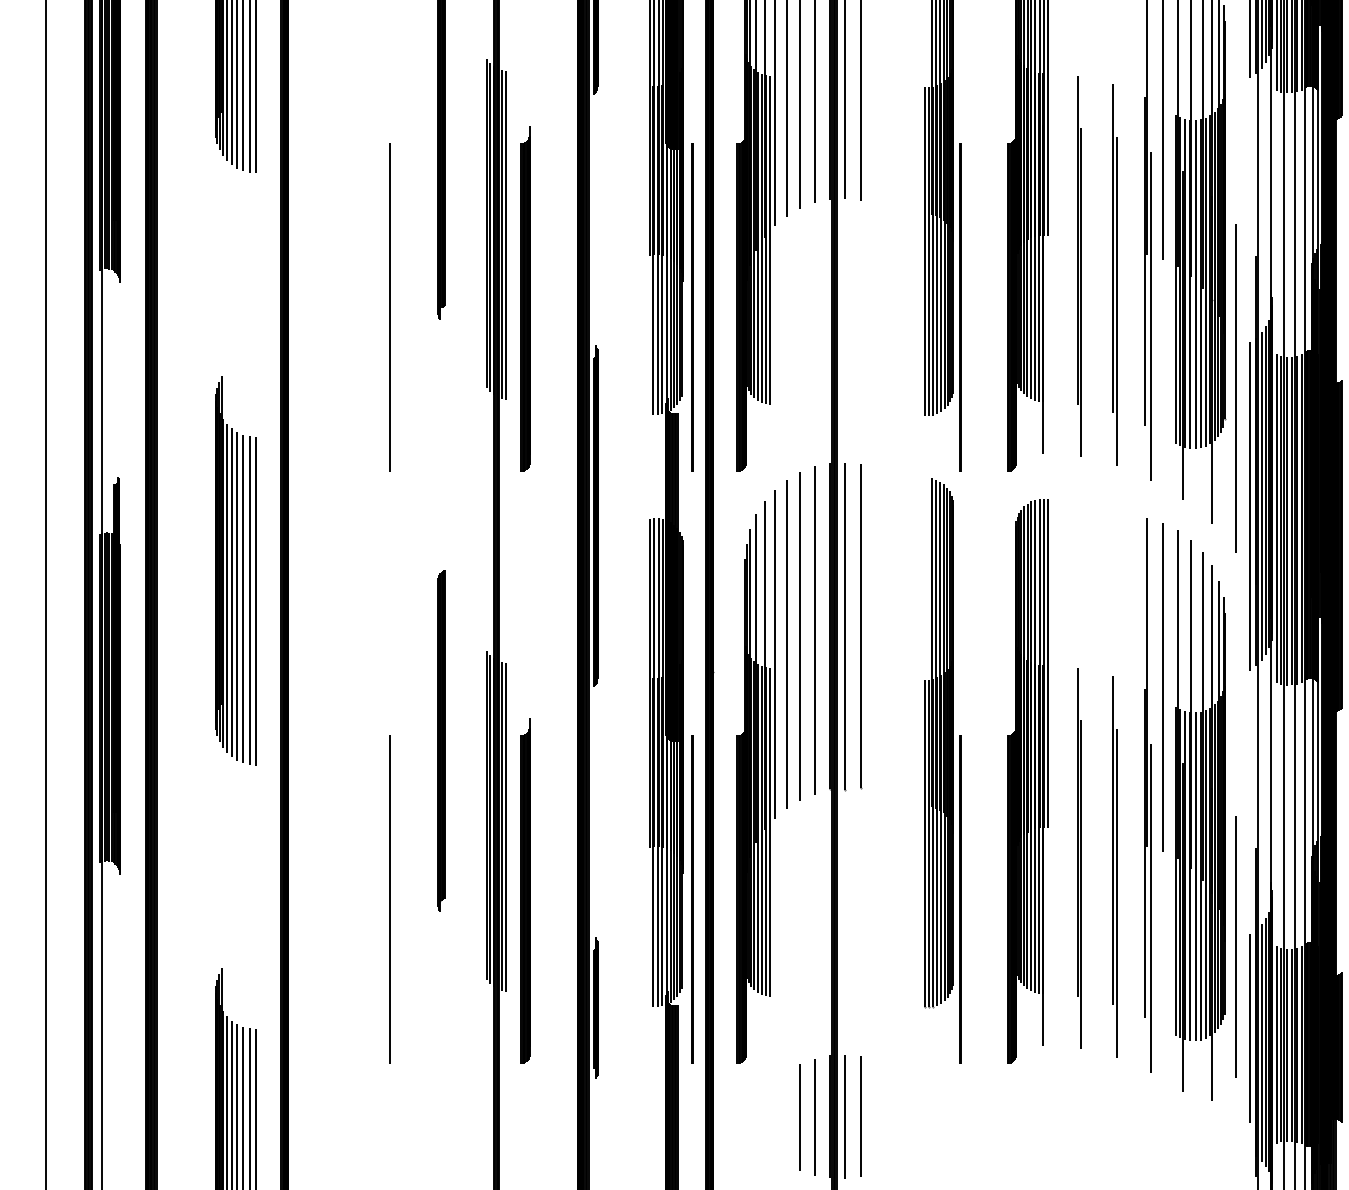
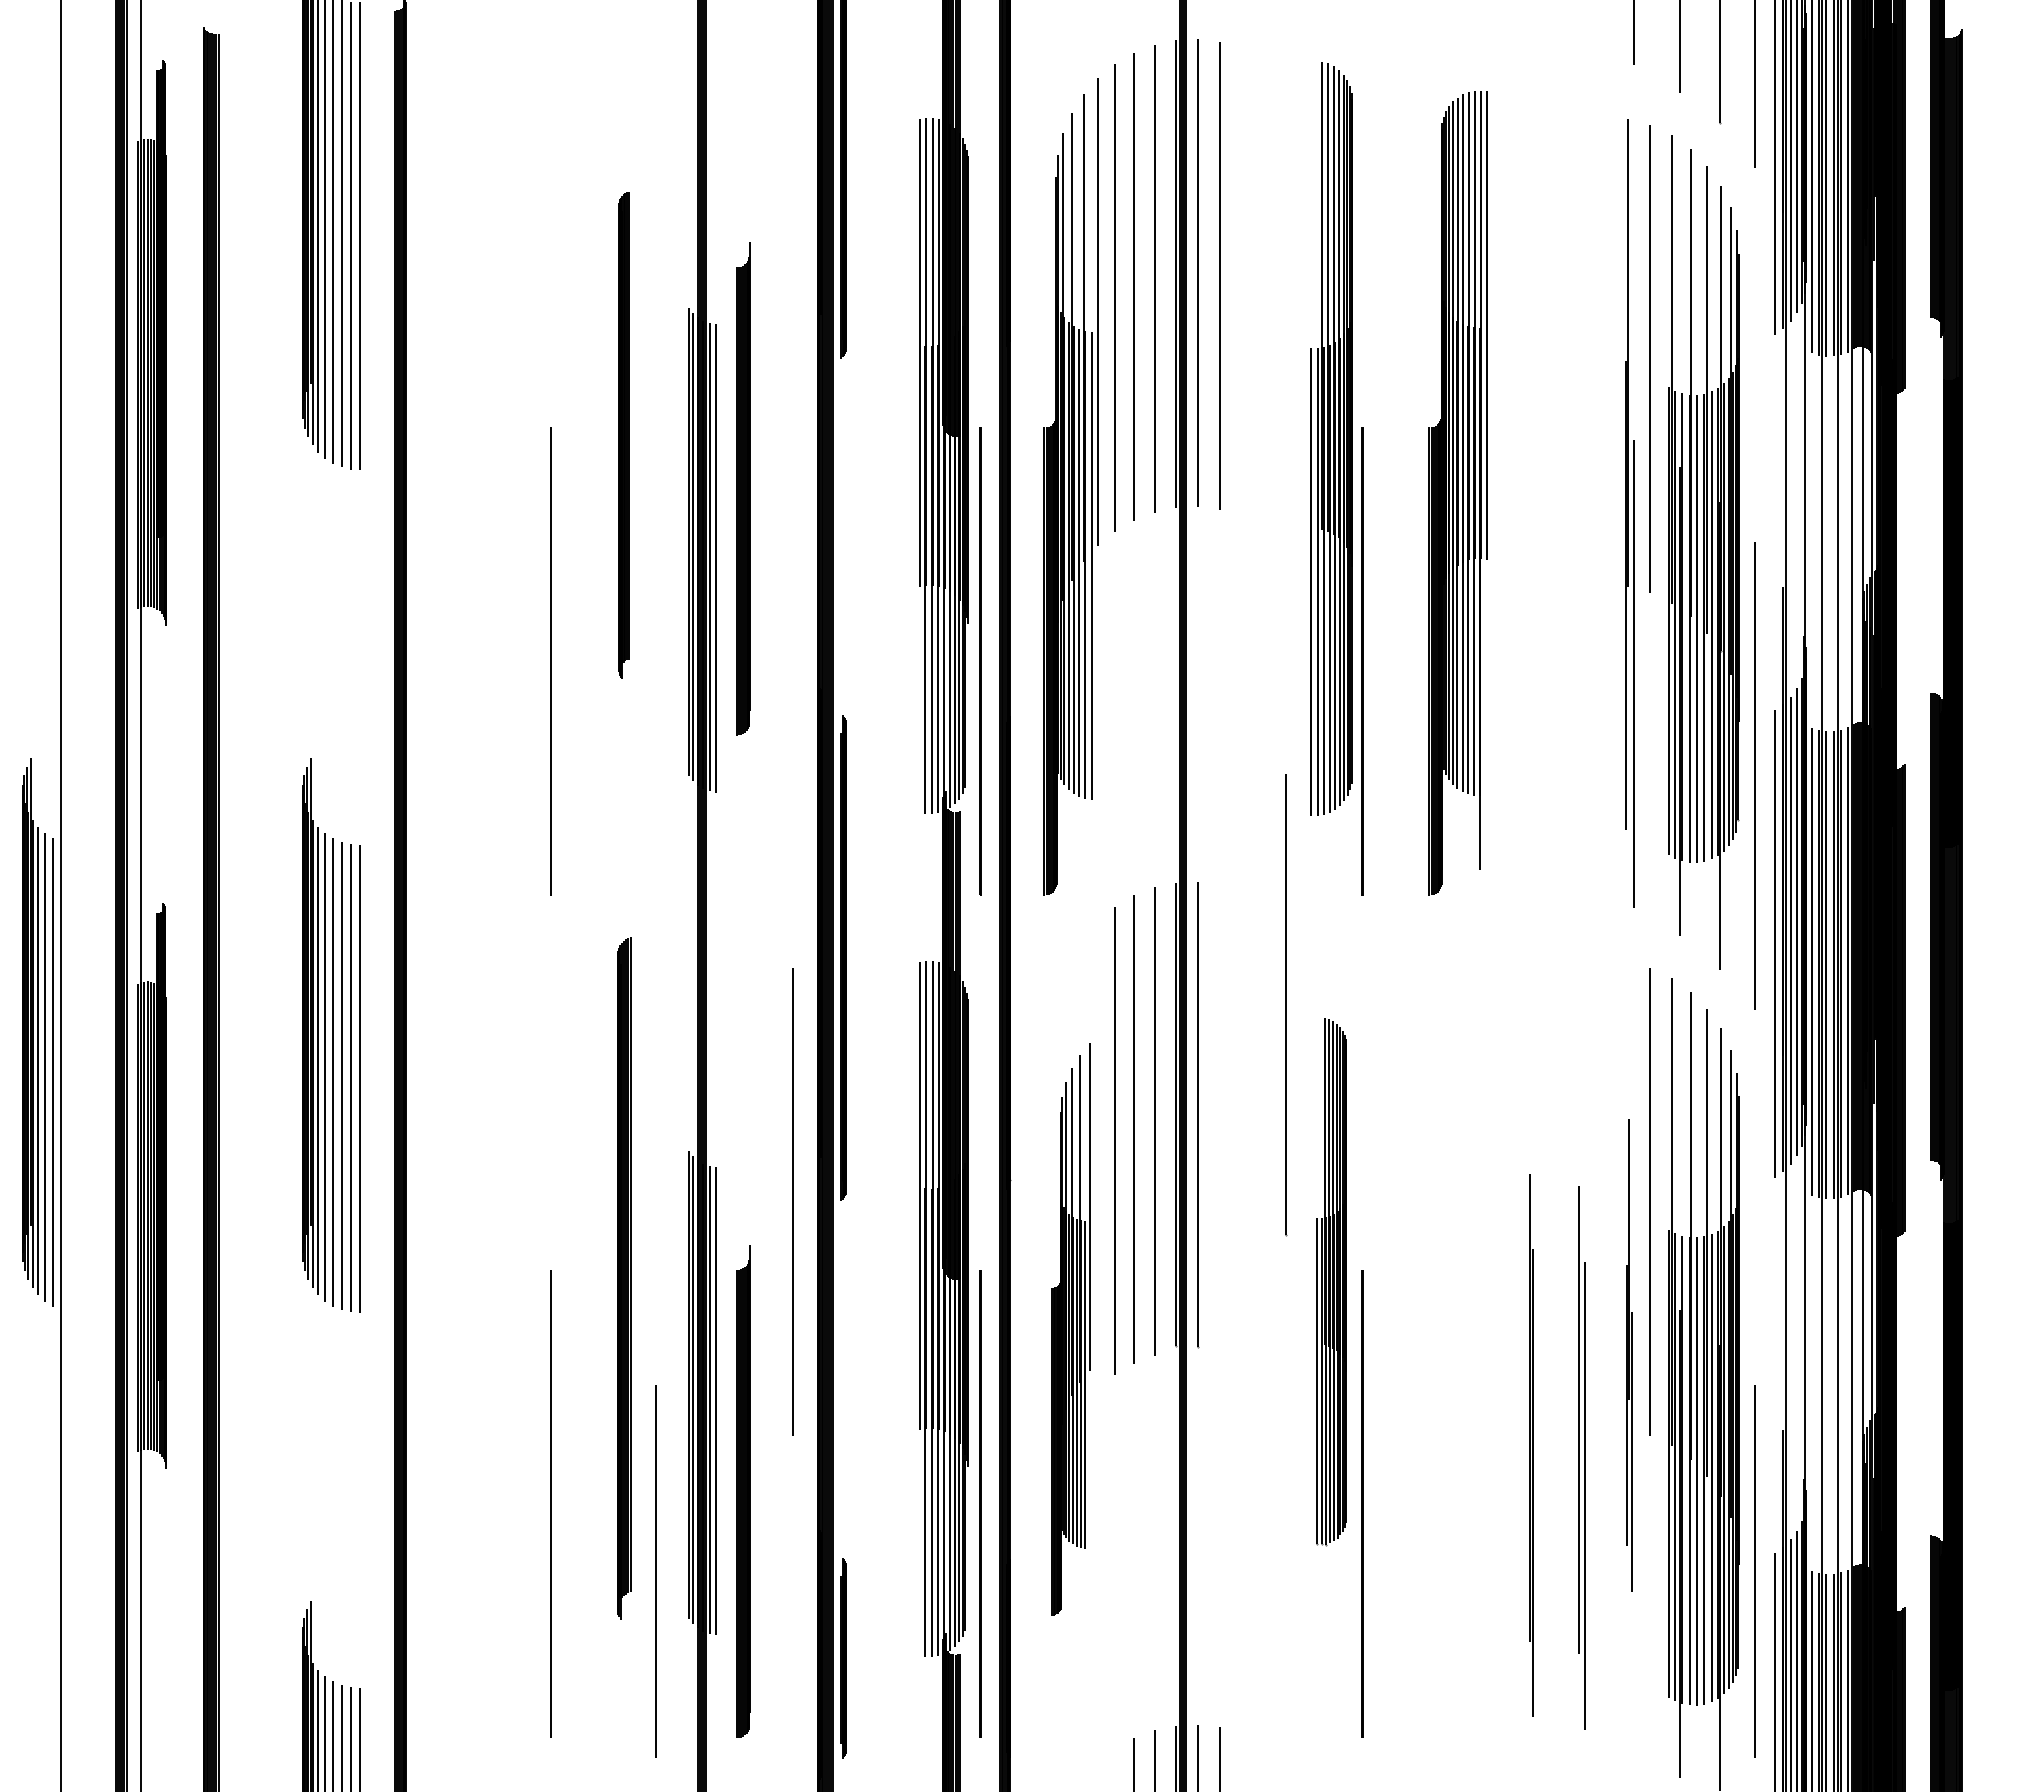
part: (1079, 266) -> (1531, 602), removed
part: (1114, 274) -> (1581, 614), removed
part: (525, 298) -> (743, 488), moved
part: (29, 568) -> (37, 1032), added
line: (860, 626) -> (1286, 1005), moved
line: (560, 687) -> (792, 1201), added
part: (441, 740) -> (623, 1277), size x1.4
part: (938, 743) -> (1331, 1281), size x0.7
part: (755, 777) -> (1070, 1329), size x0.7
part: (1027, 781) -> (1457, 1335), removed
part: (1148, 795) -> (1629, 1355), size x0.6
line: (463, 947) -> (655, 1571), added

